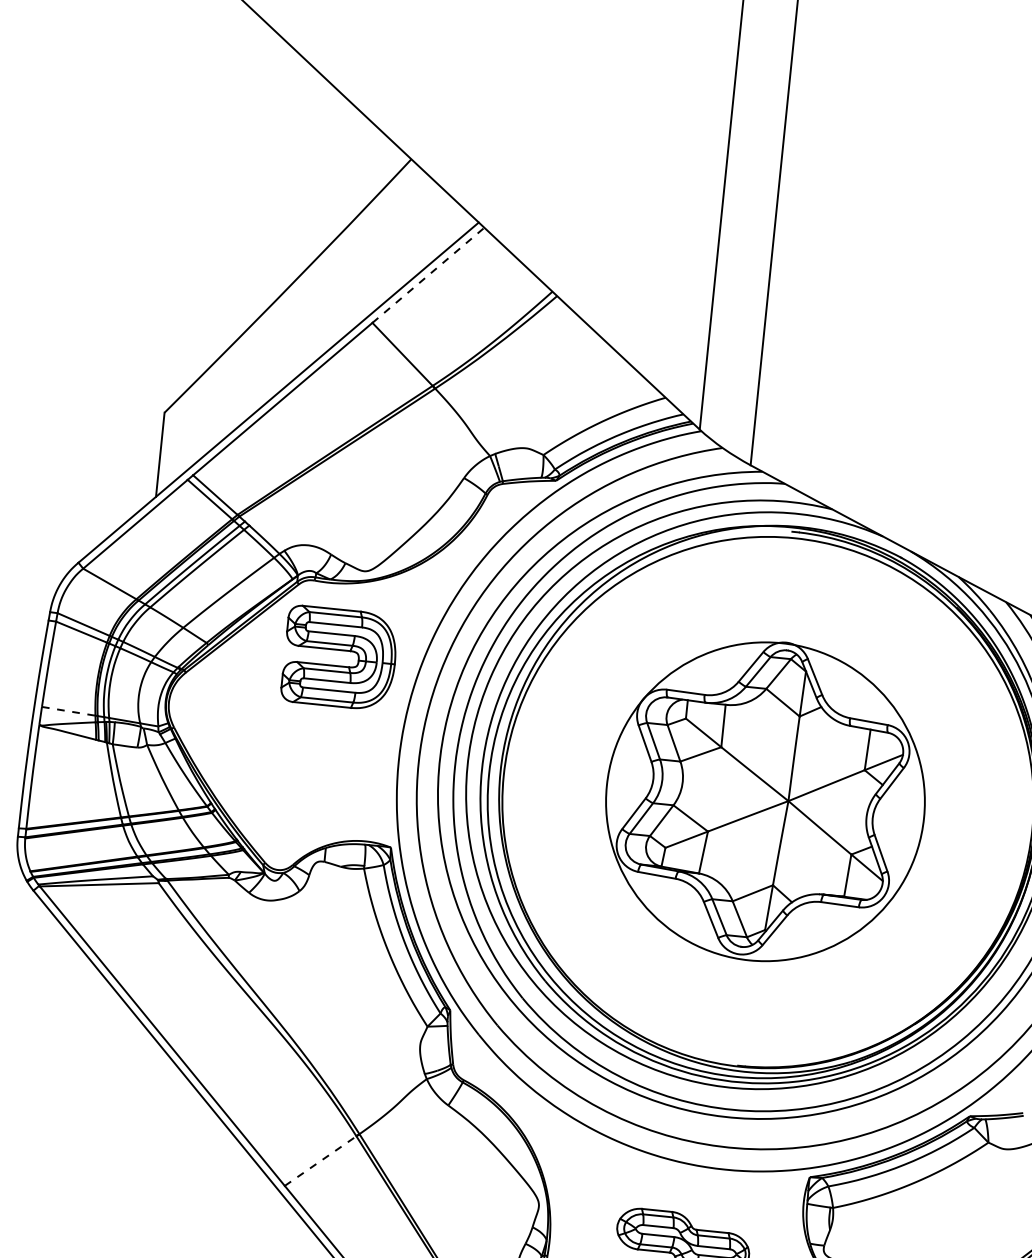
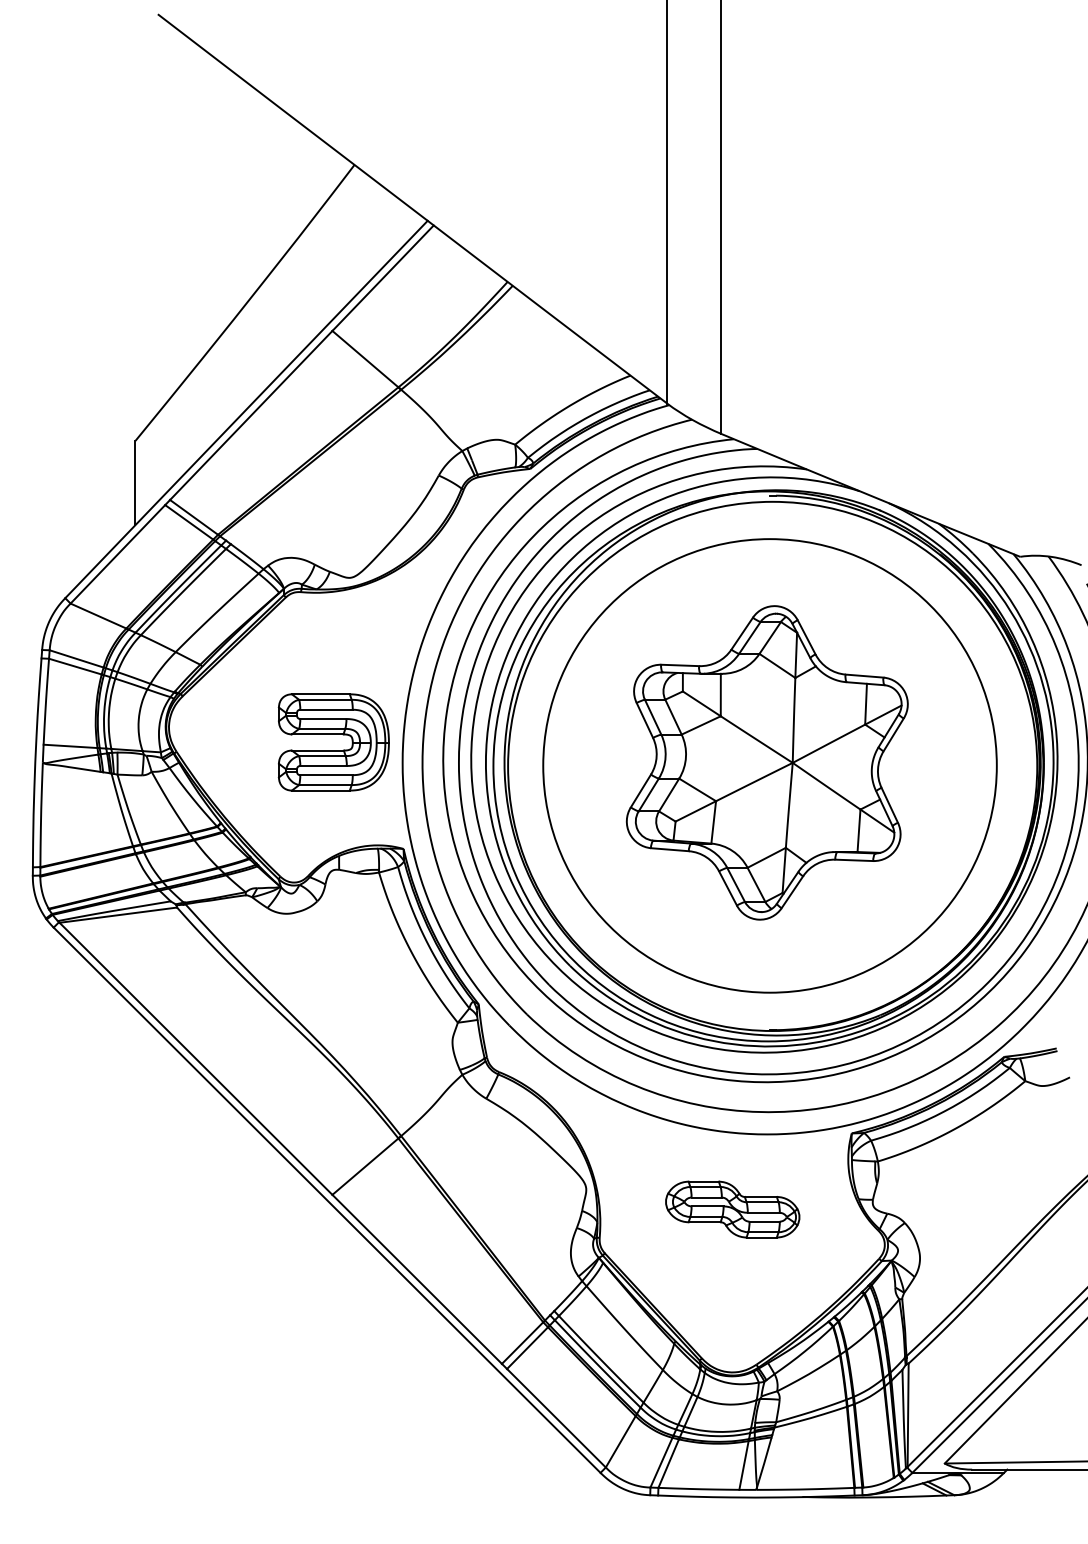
line: (428, 274) -> (383, 277), dashed -> solid
part: (340, 650) -> (333, 734), moved
line: (68, 711) -> (70, 746), dashed -> solid
circle: (764, 801) -> (769, 765), size x1.43
line: (320, 1160) -> (365, 1166), dashed -> solid

